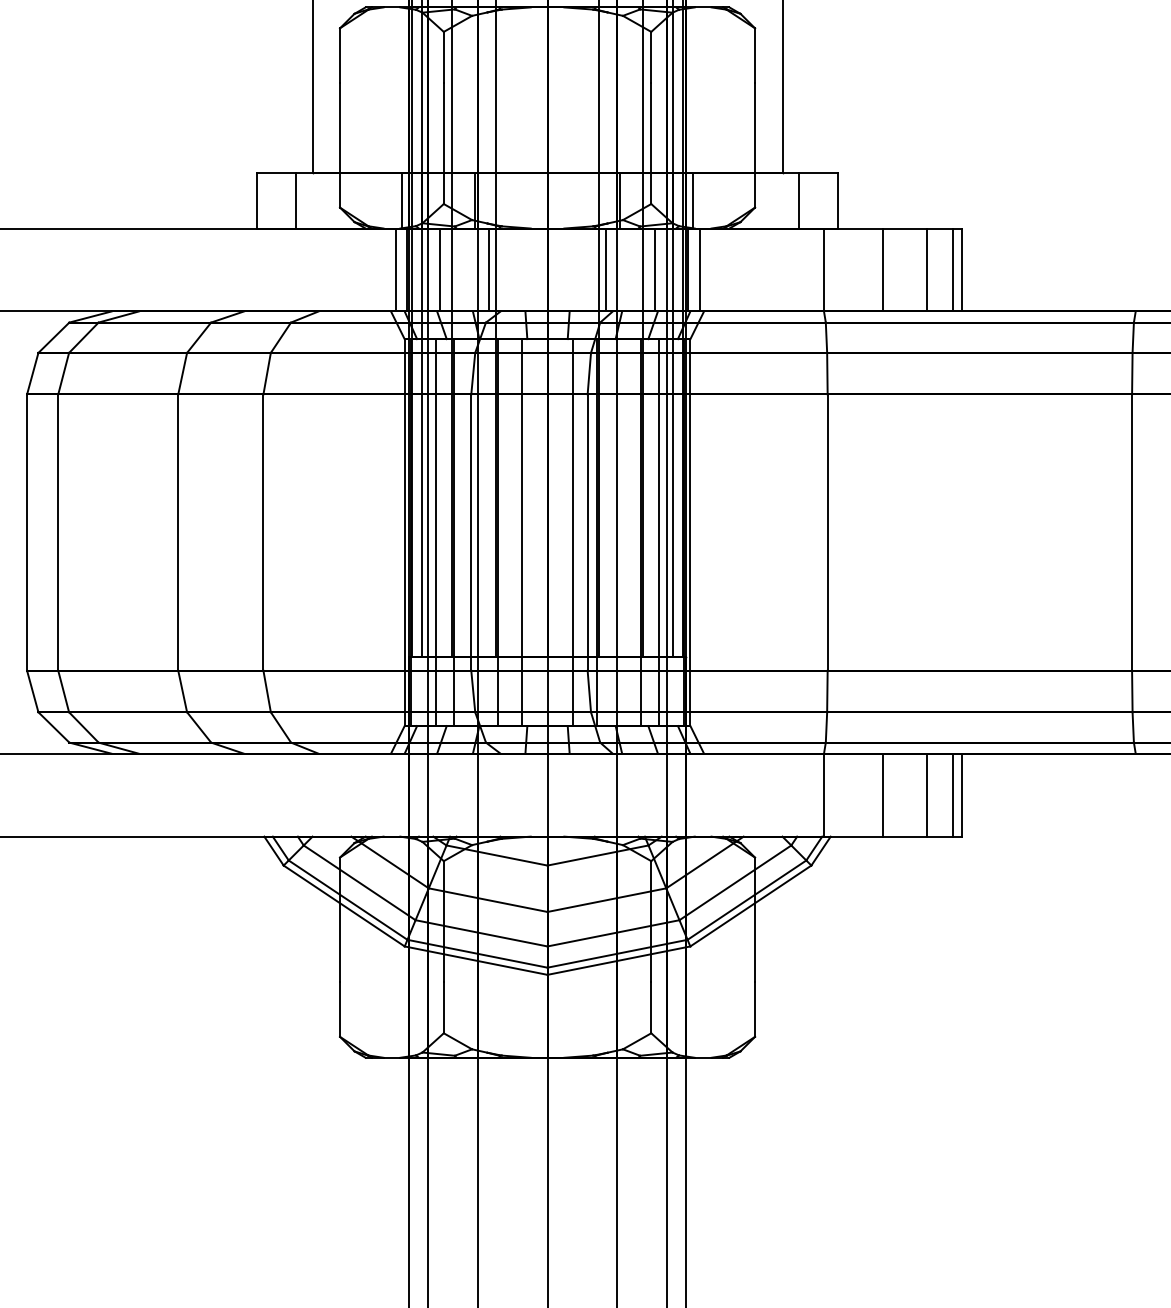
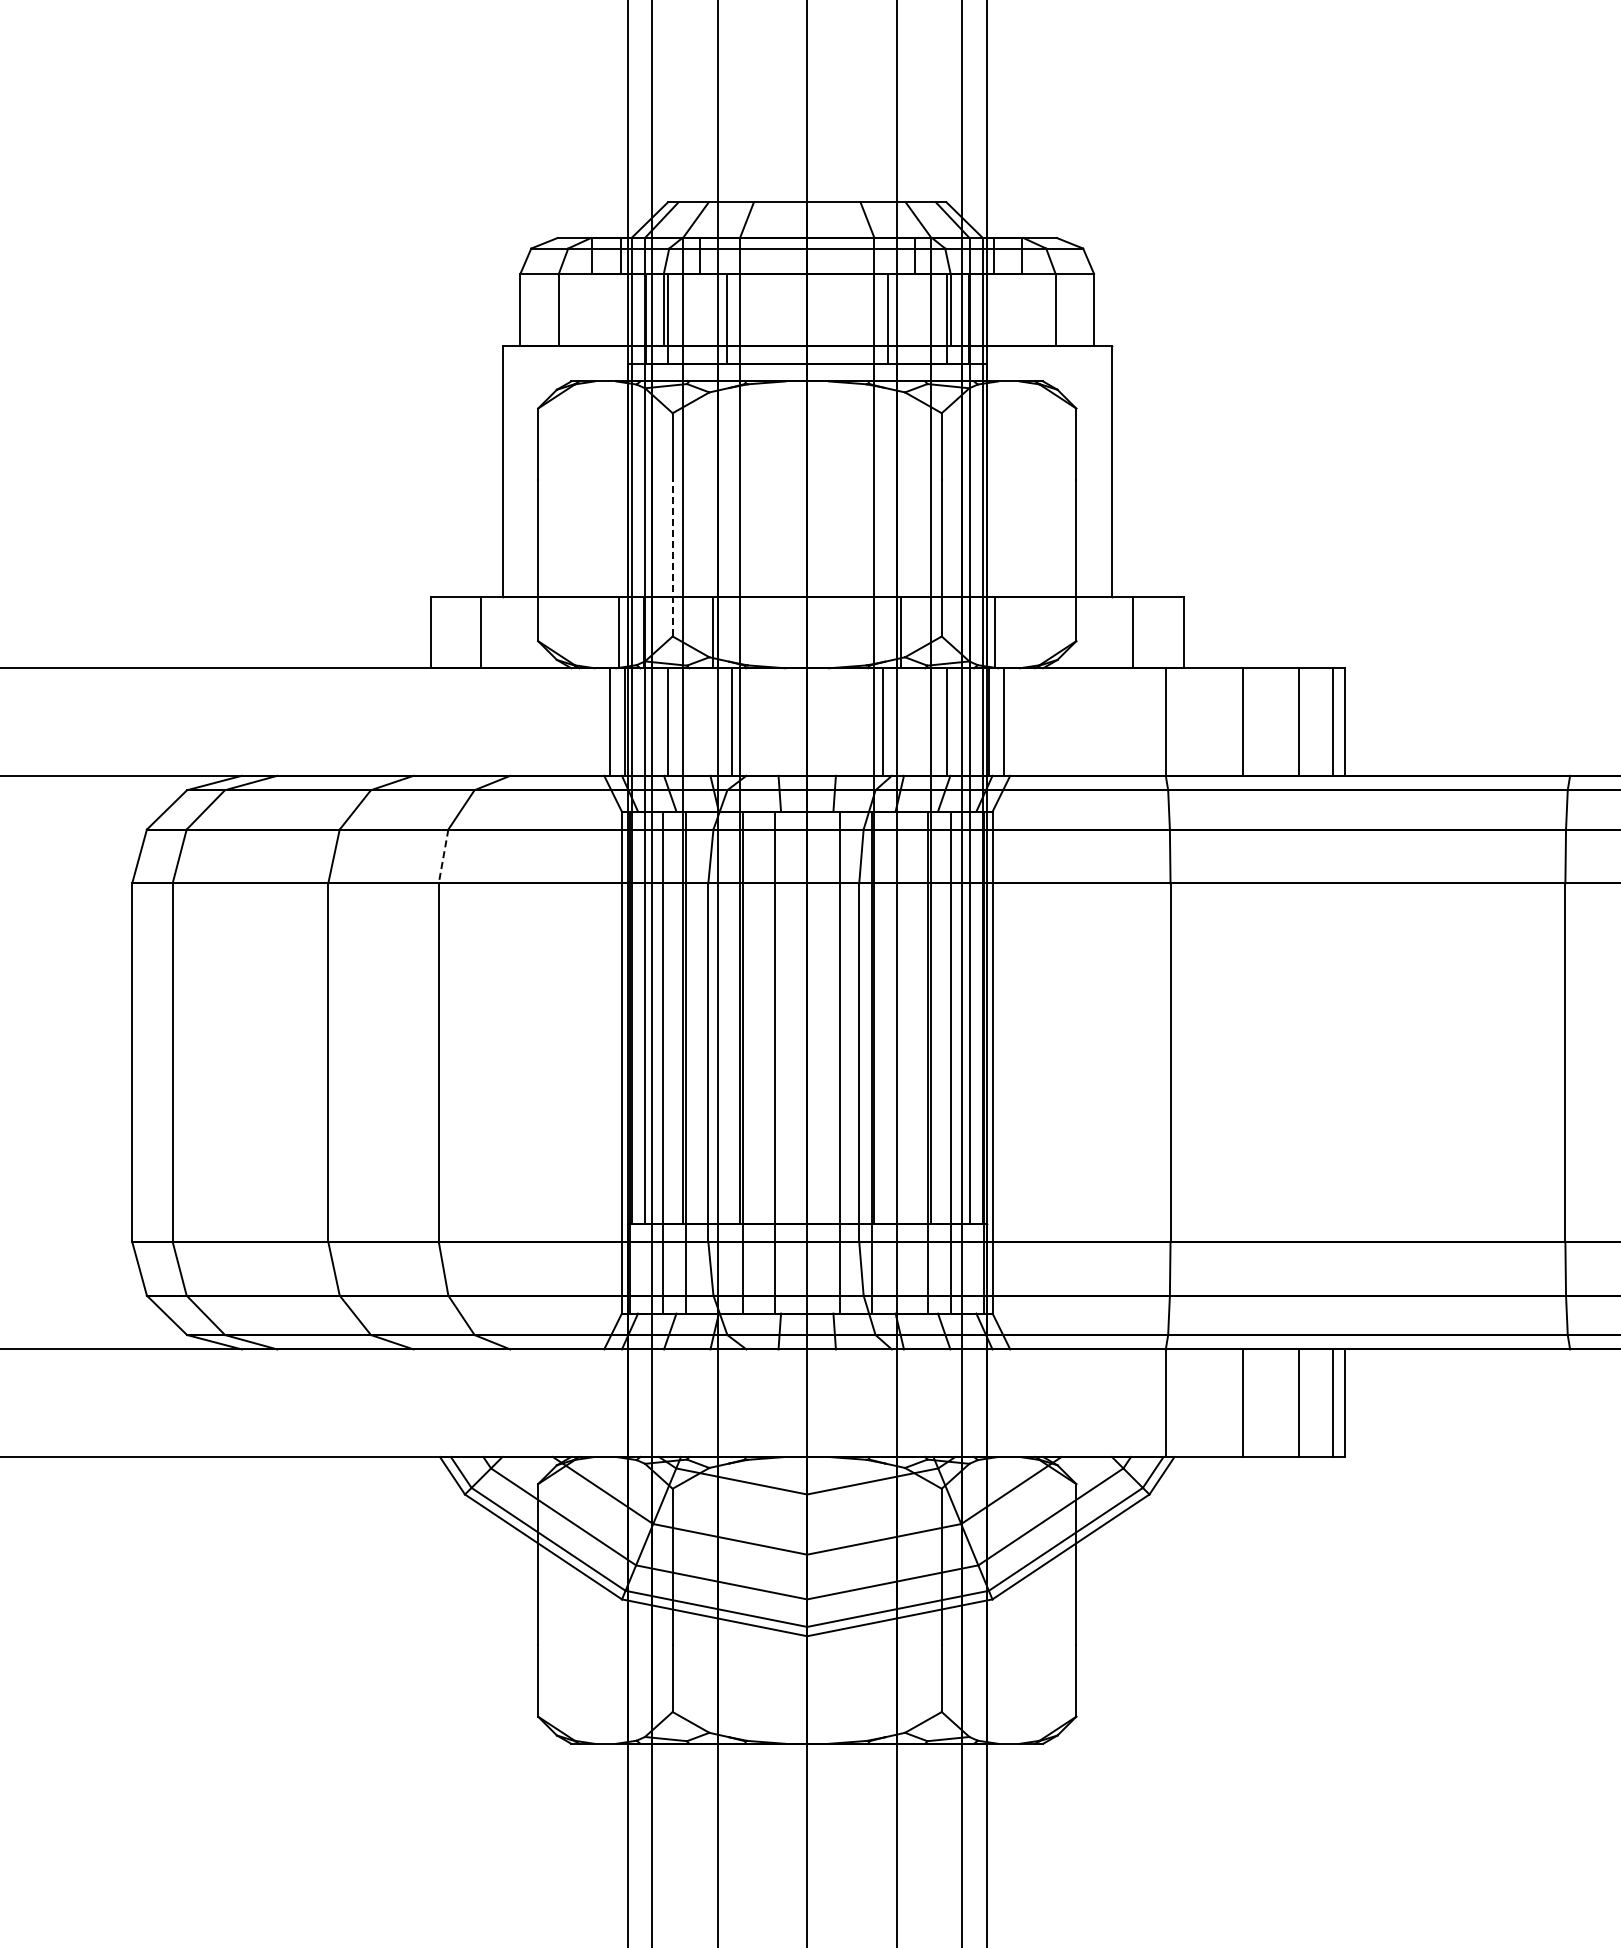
line: (443, 143) -> (672, 557), solid -> dashed
line: (267, 373) -> (443, 856), solid -> dashed

